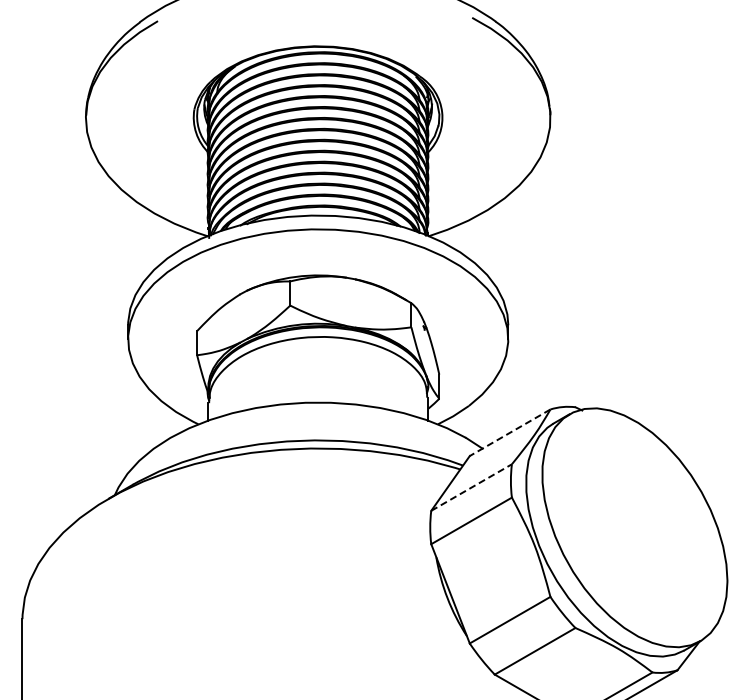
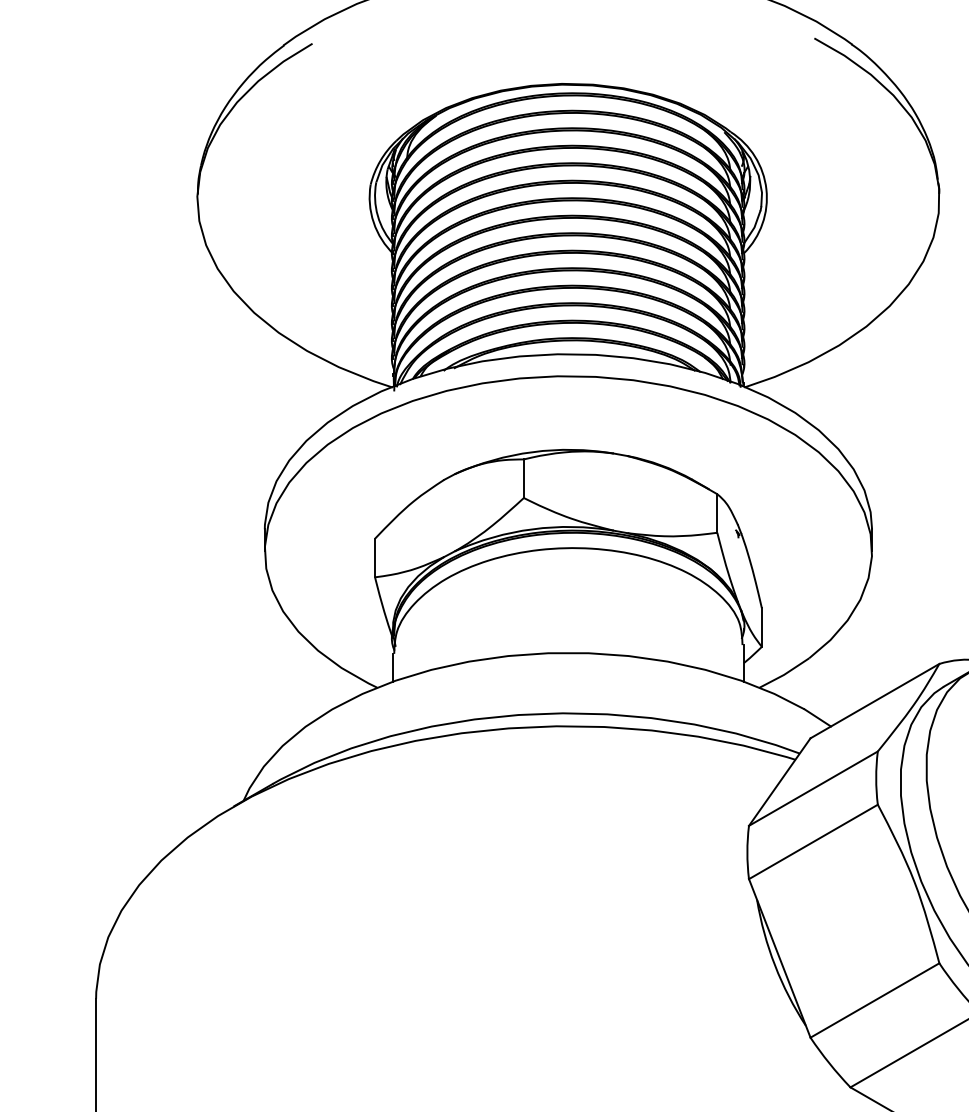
line: (510, 432) -> (875, 700), dashed -> solid
line: (471, 487) -> (813, 788), dashed -> solid

